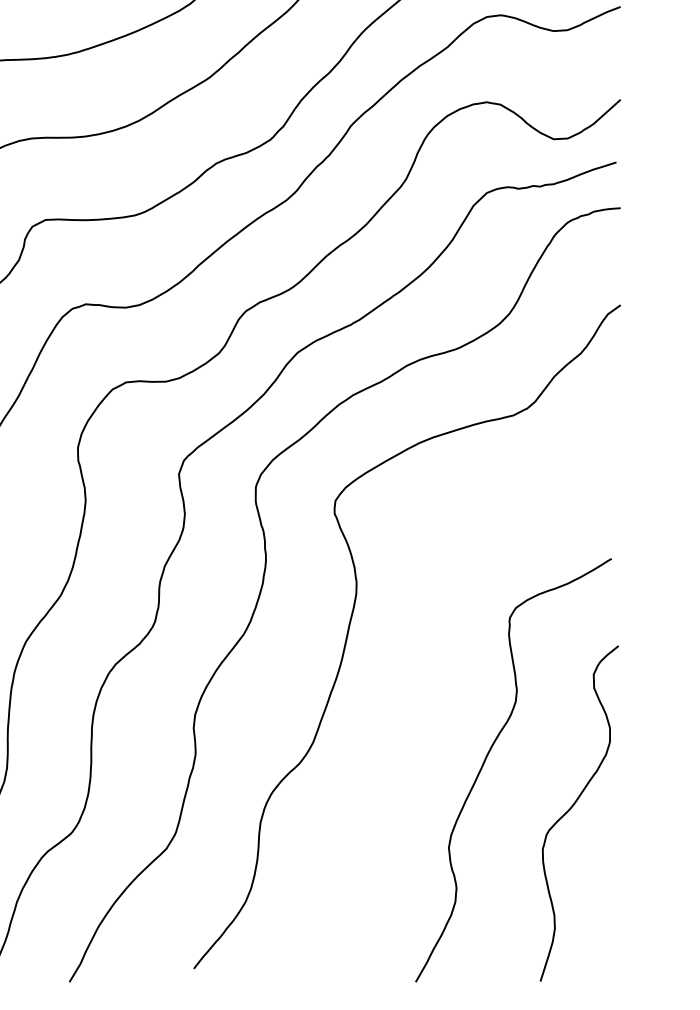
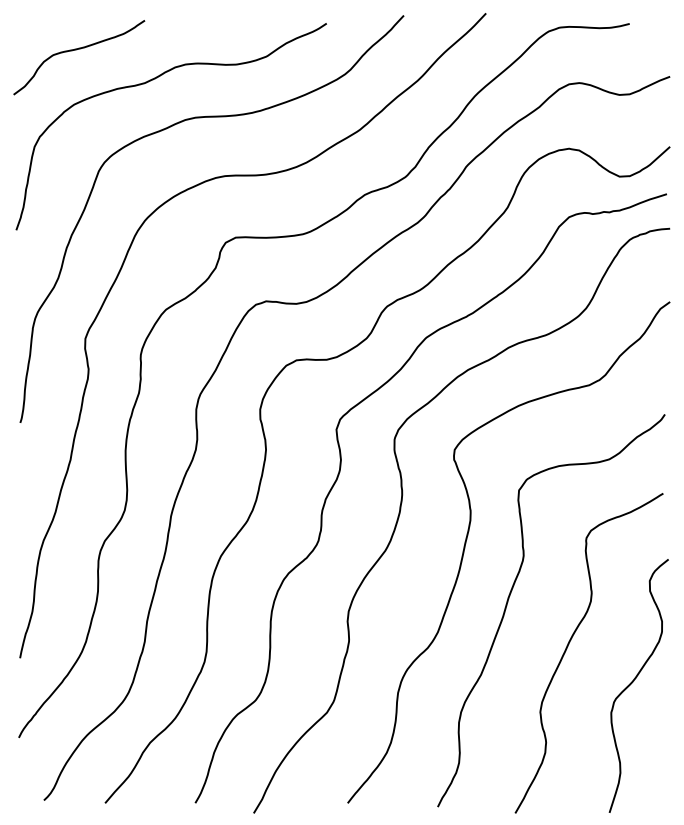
curve: (409, 695) -> (510, 596), added

